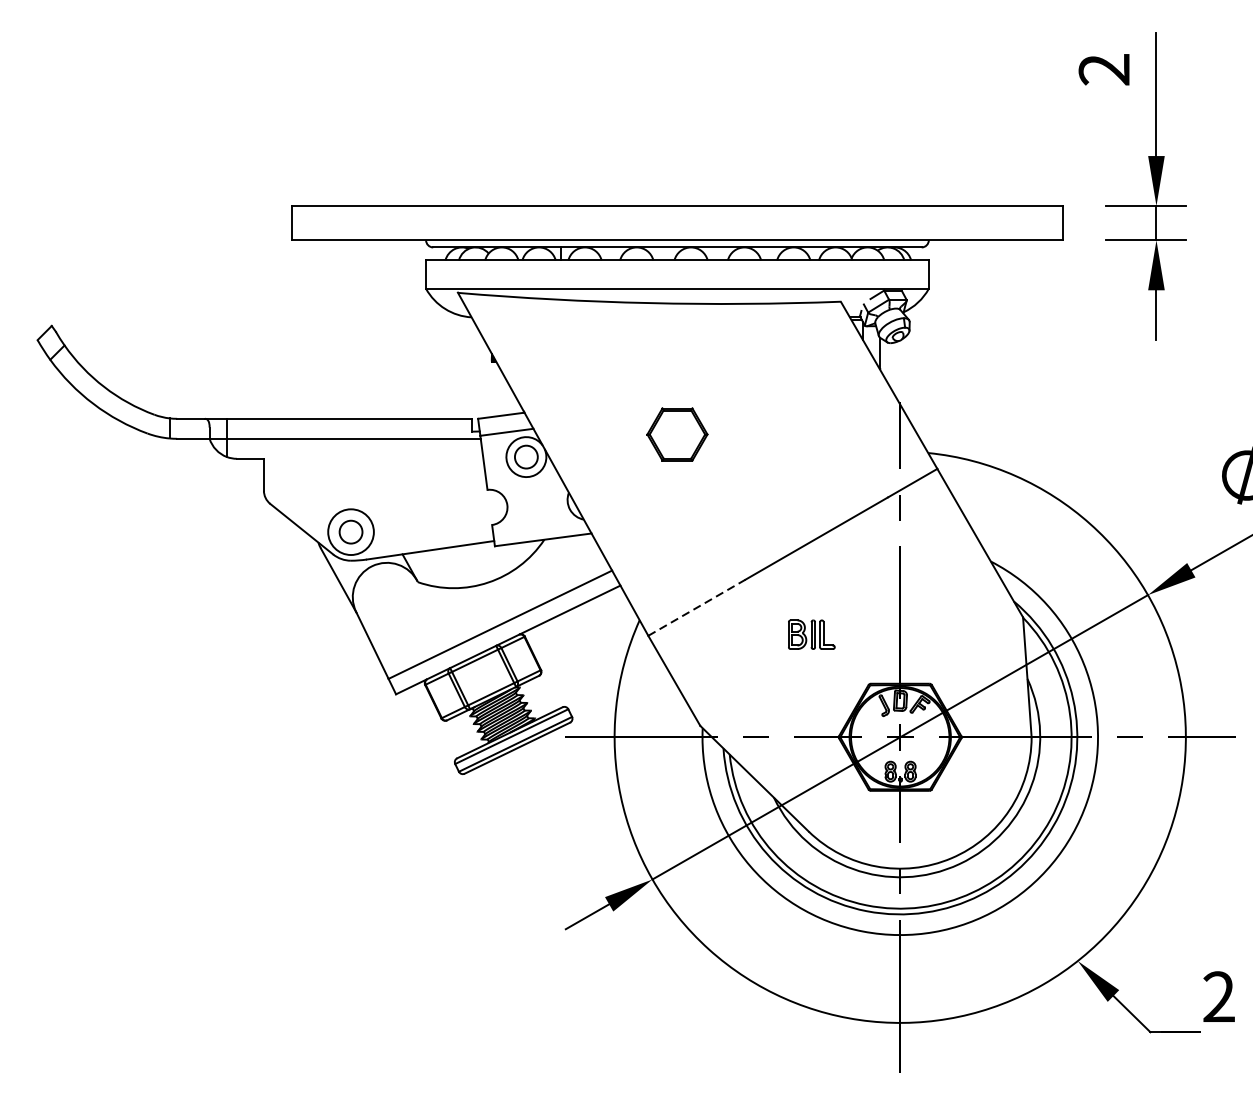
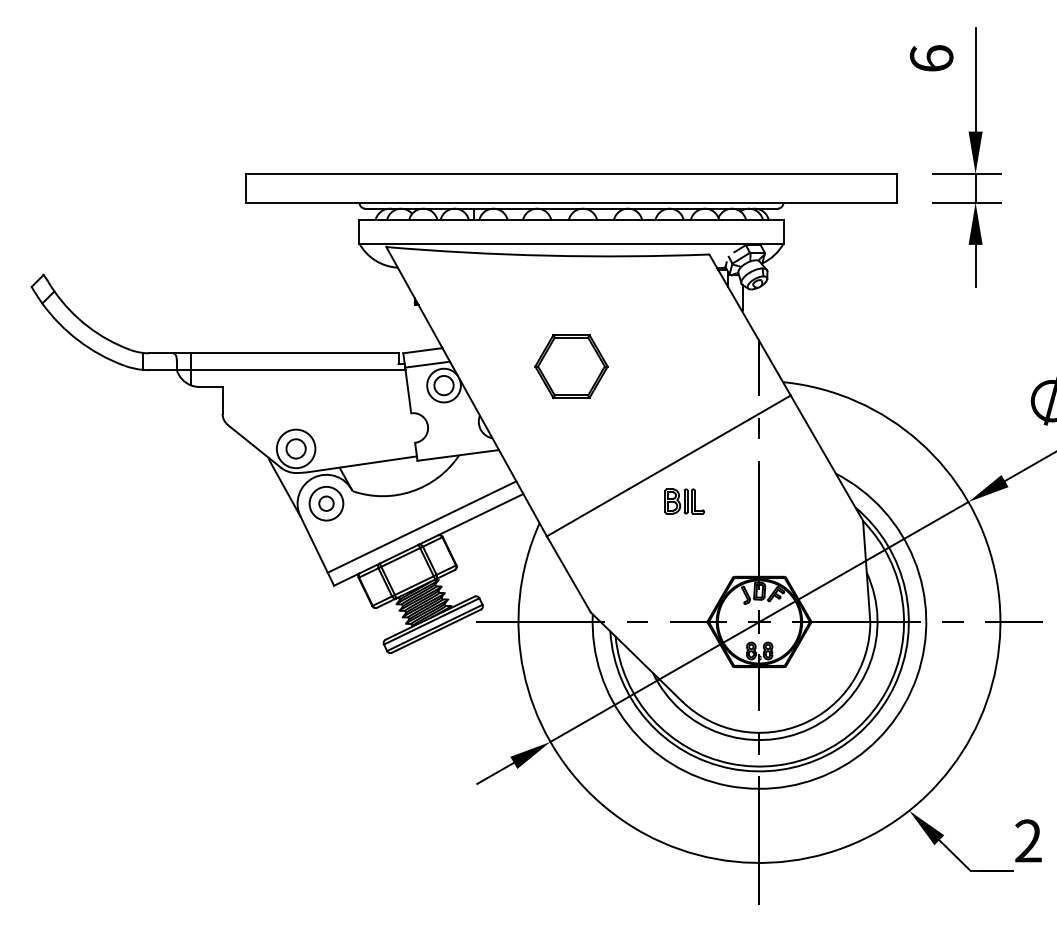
text: (1104, 69) -> (931, 58), 2 -> 6
part: (677, 434) -> (571, 366), size x1.43
part: (387, 596) -> (326, 503), added
line: (697, 607) -> (588, 512), dashed -> solid
part: (811, 634) -> (684, 501), moved

